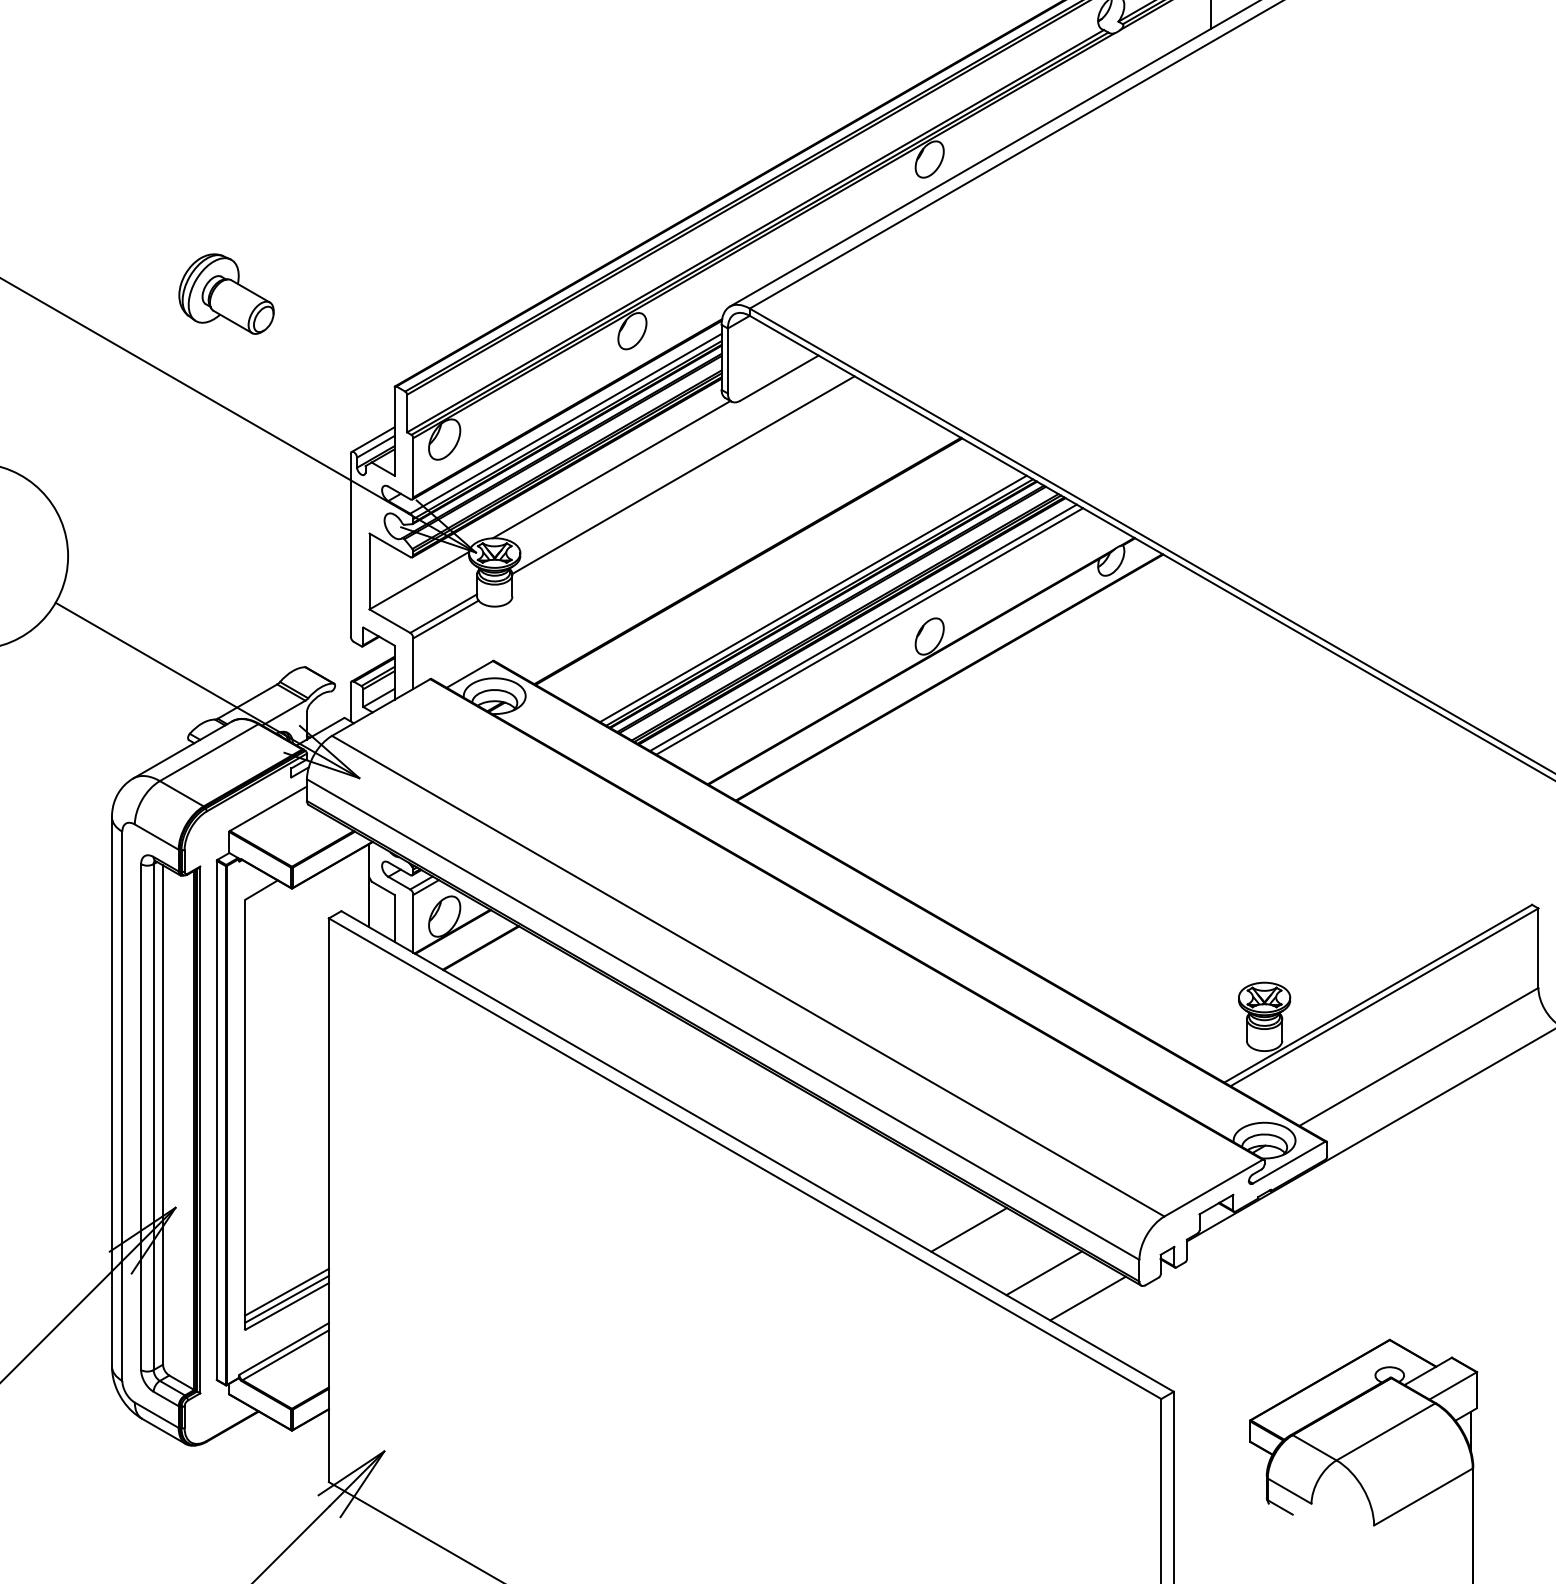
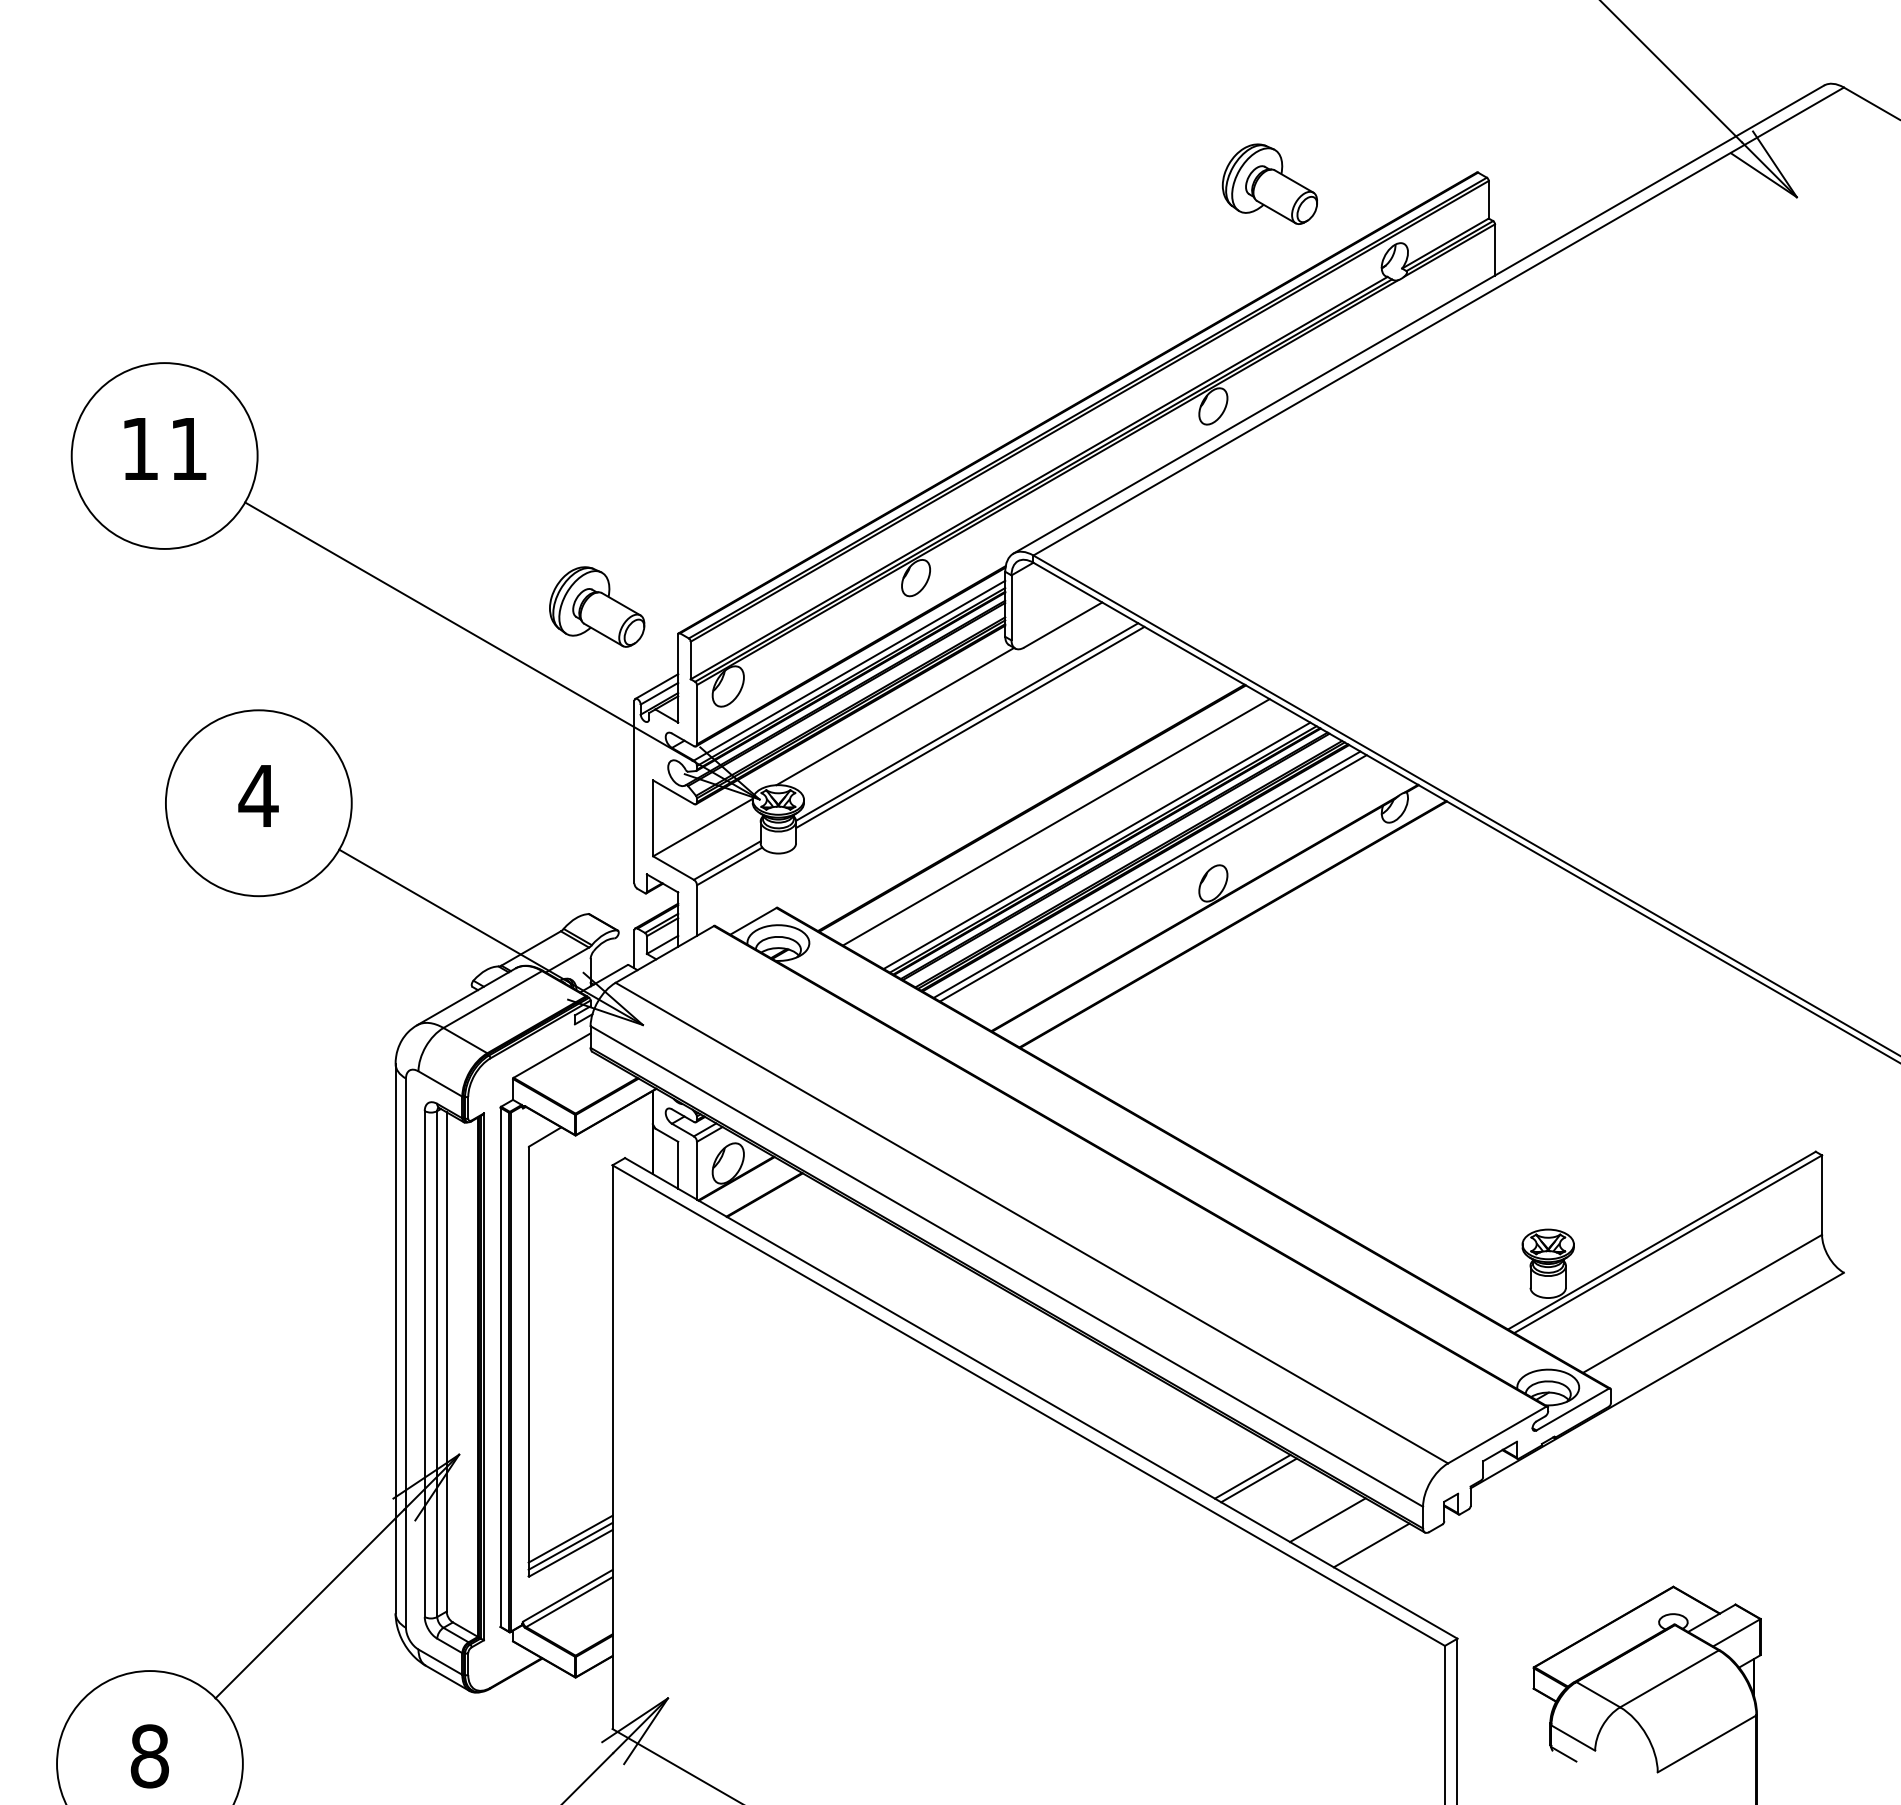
part: (226, 293) -> (597, 606), moved
line: (686, 480) -> (970, 727), added
line: (772, 575) -> (1056, 822), added
line: (974, 1233) -> (1258, 1480), added

